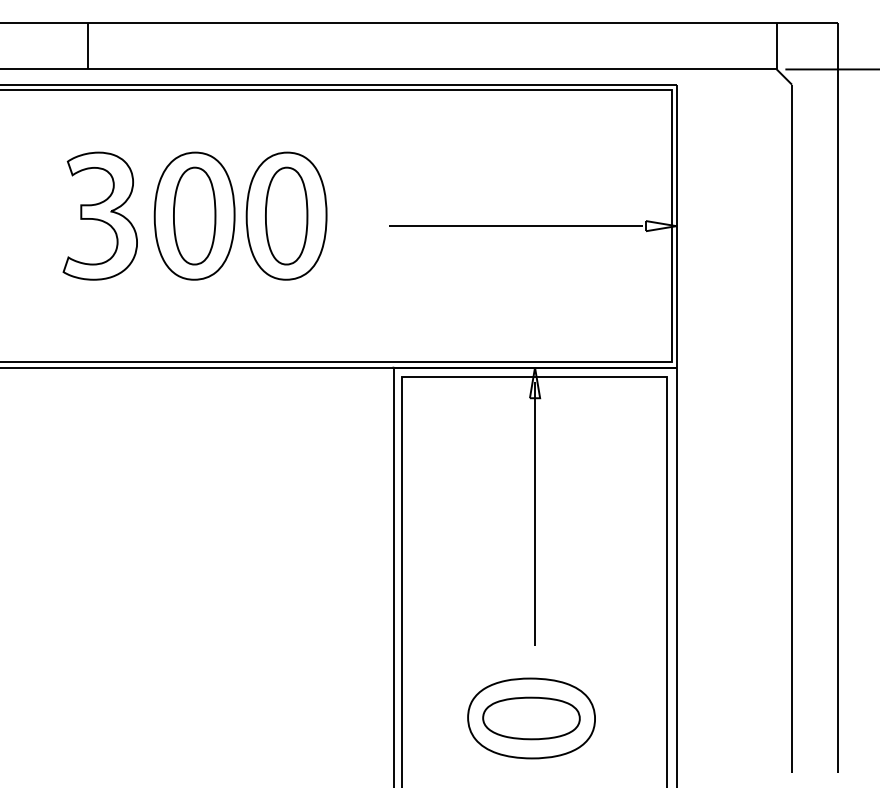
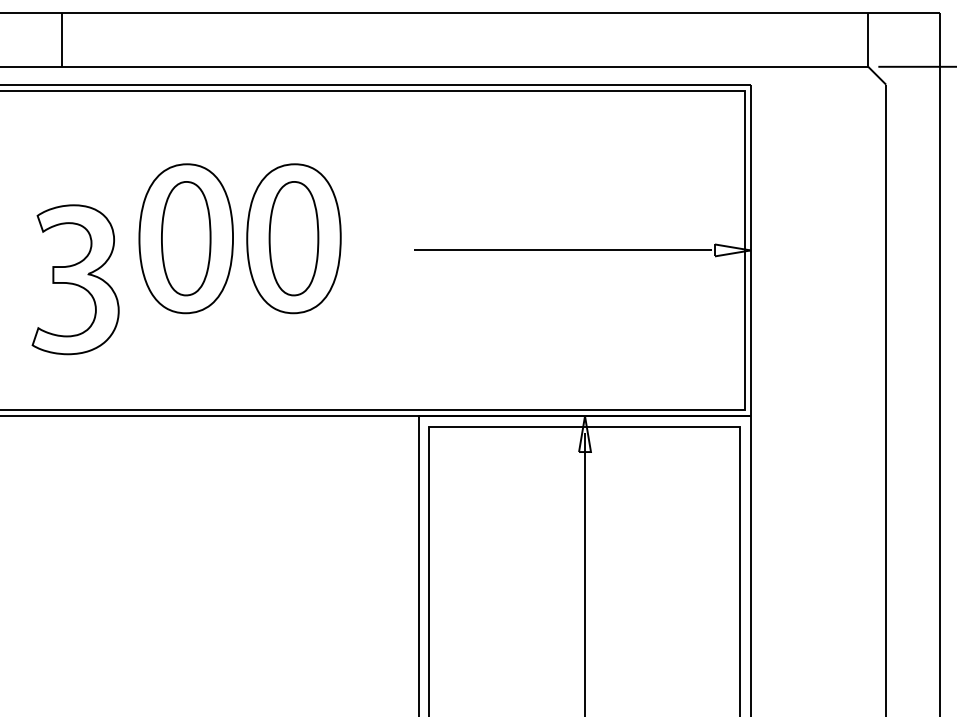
part: (99, 215) -> (74, 278), moved

